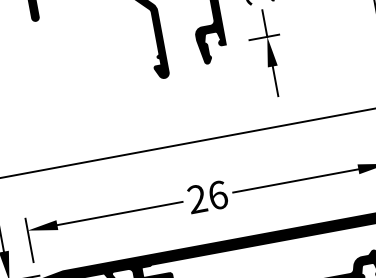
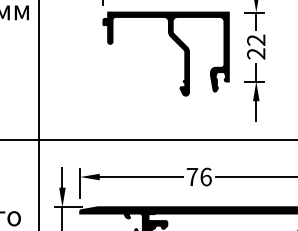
text: (197, 198) -> (192, 176), 26 -> 76

